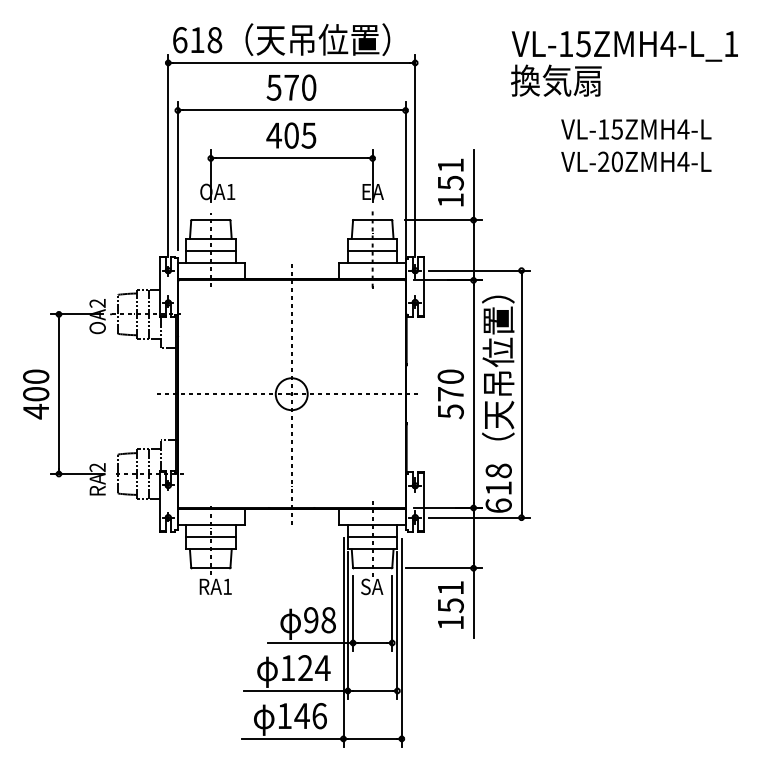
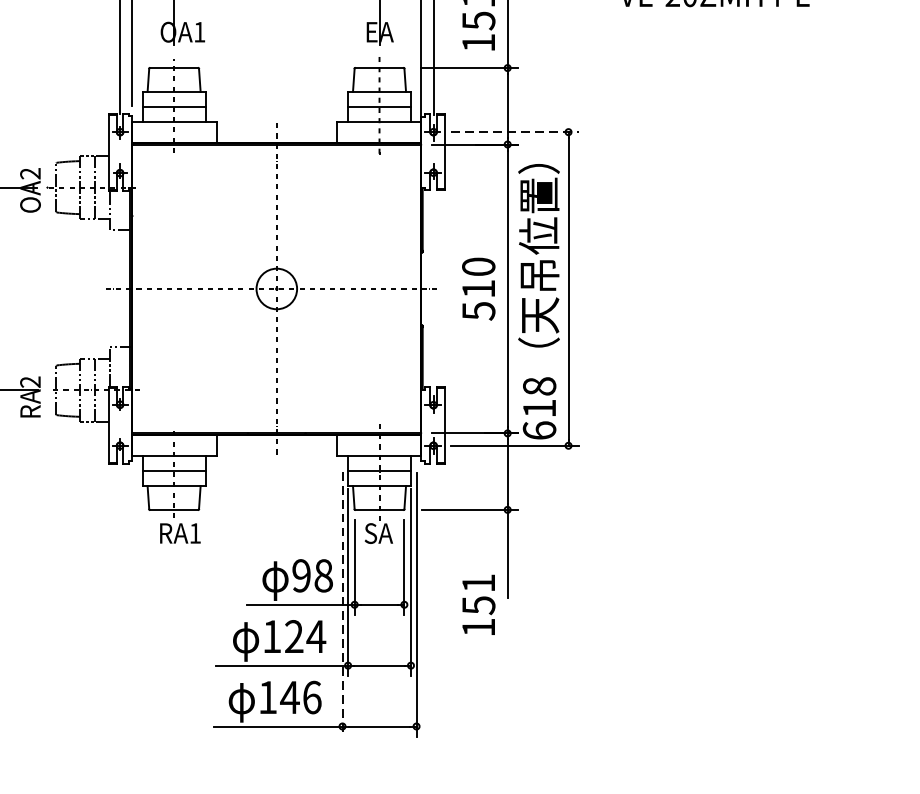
line: (479, 270) -> (515, 131), solid -> dashed
text: (450, 394) -> (478, 289), 570 -> 510
text: (450, 604) -> (478, 604), moved
line: (343, 643) -> (342, 605), solid -> dashed

